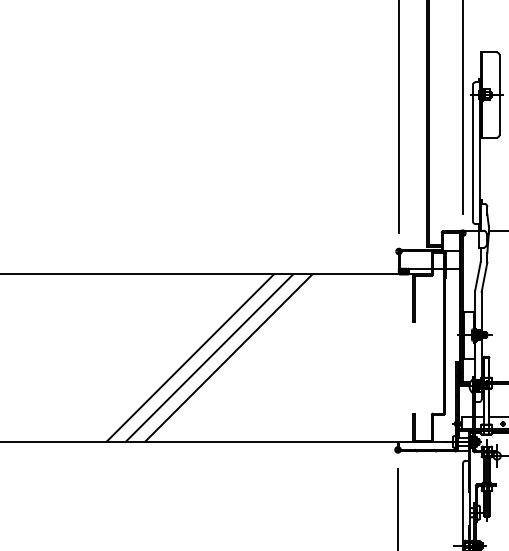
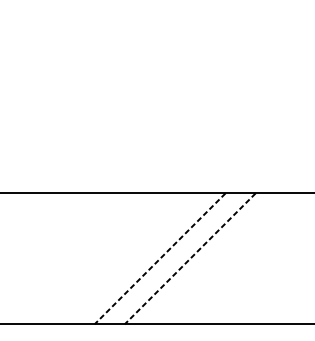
line: (209, 357) -> (175, 258), removed
line: (190, 358) -> (160, 259), solid -> dashed
line: (228, 358) -> (189, 259), solid -> dashed

